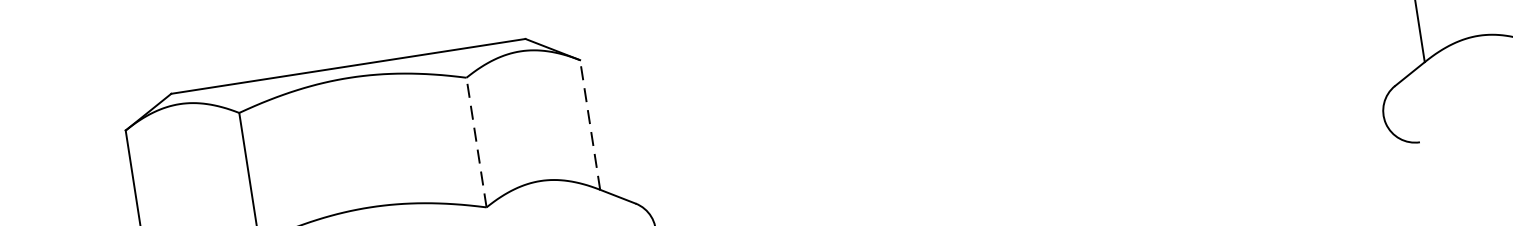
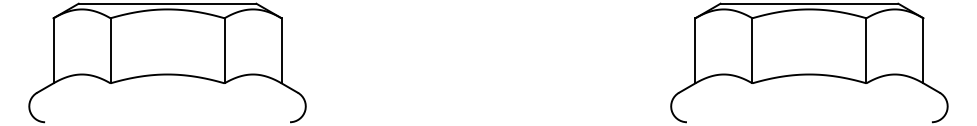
line: (589, 124) -> (281, 50), dashed -> solid
line: (476, 141) -> (224, 50), dashed -> solid

